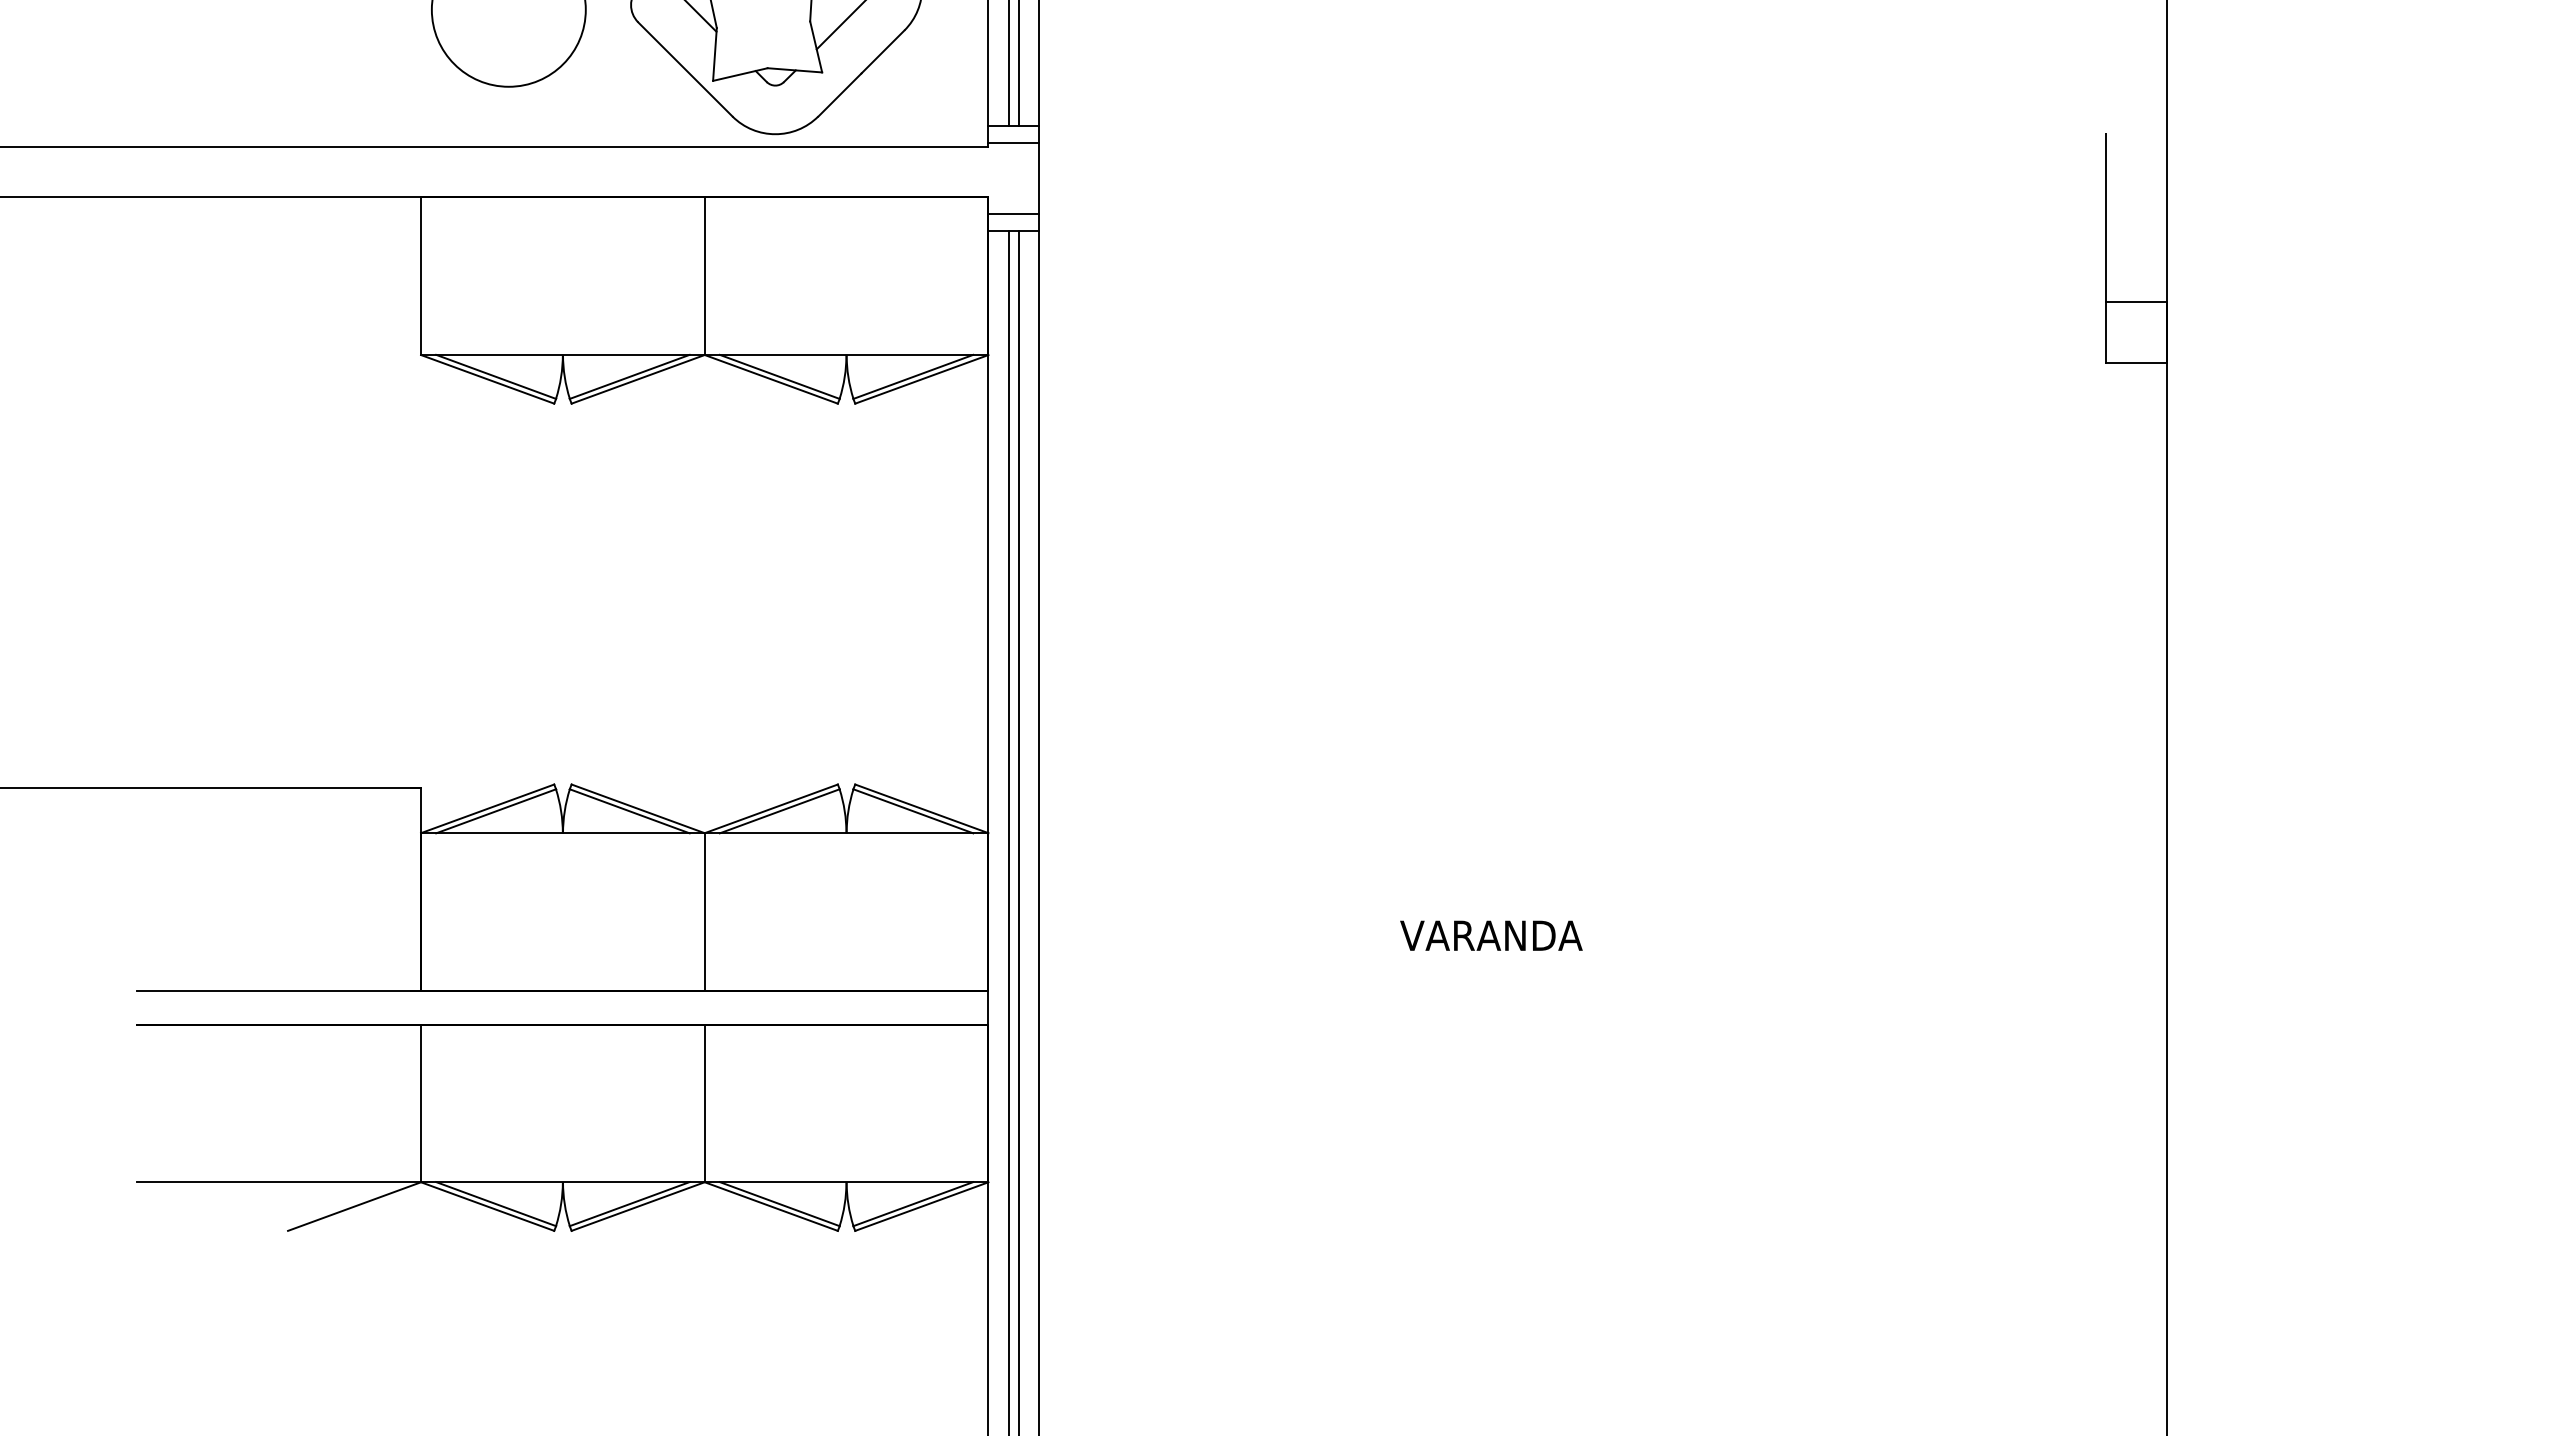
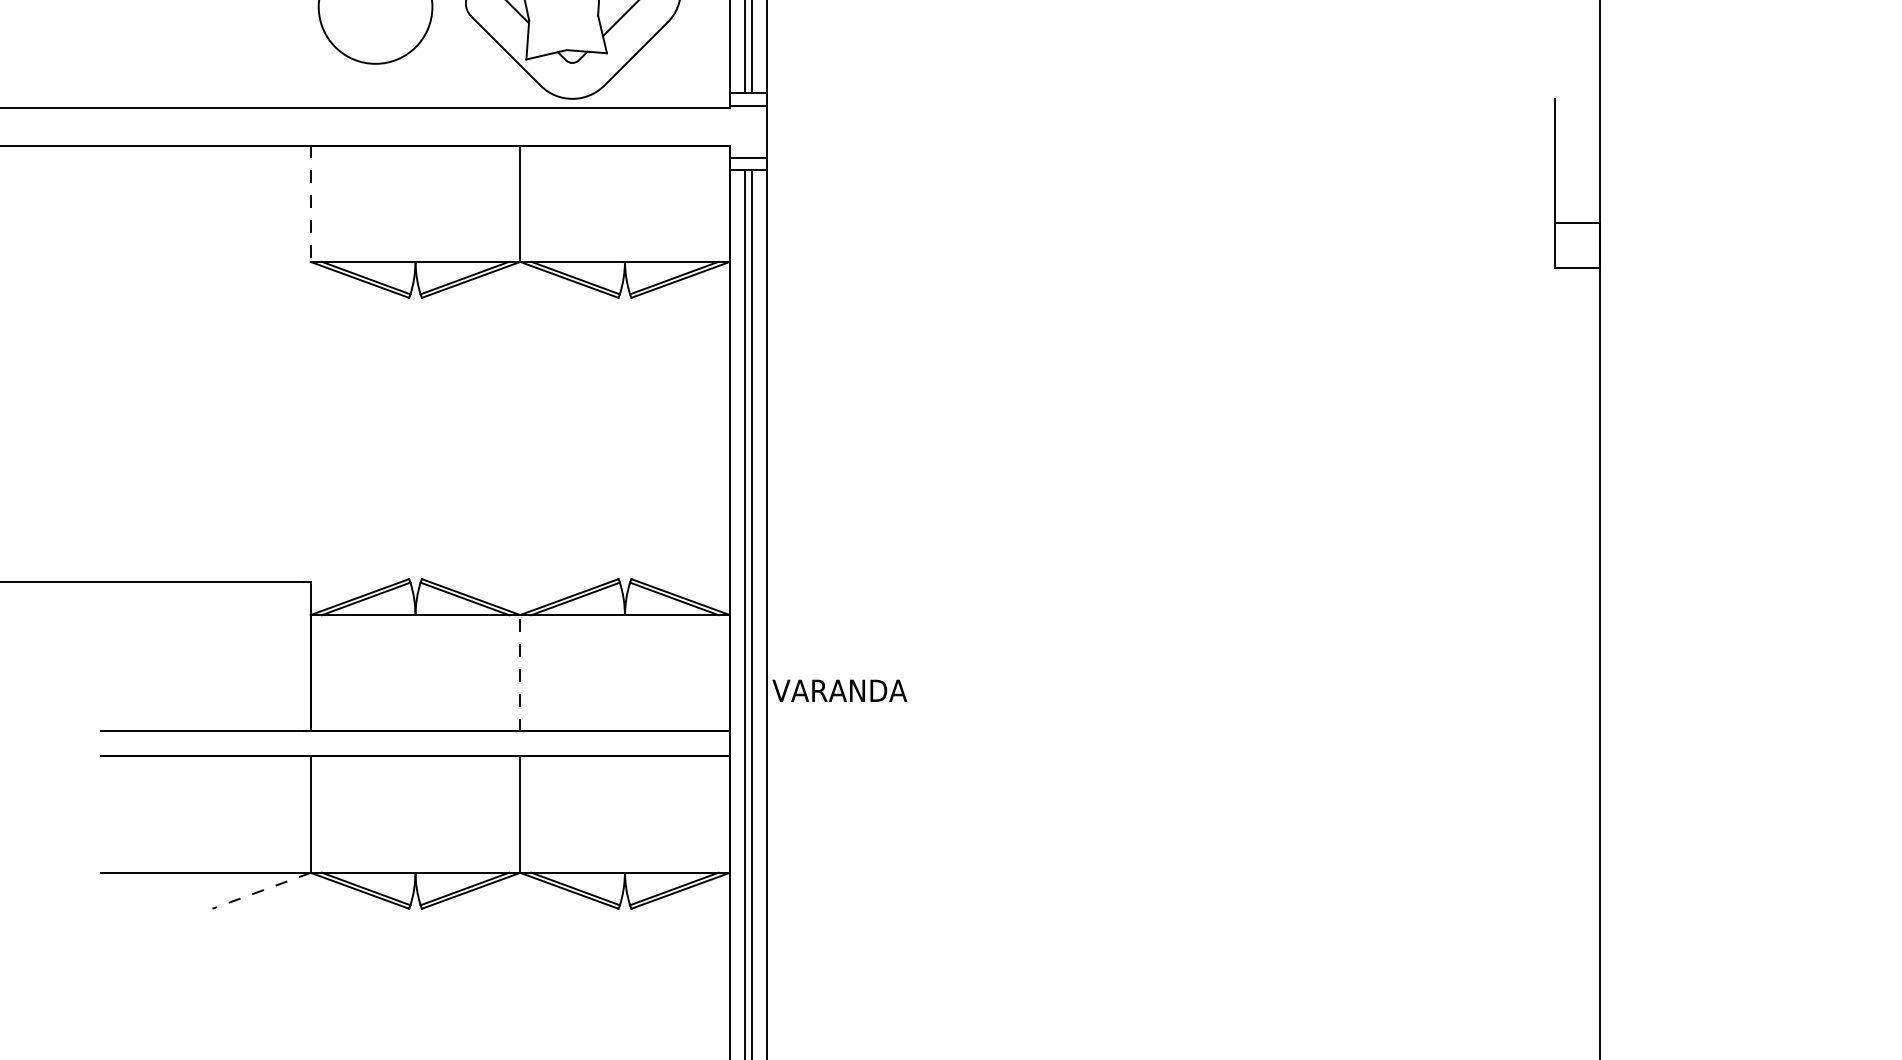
line: (421, 276) -> (311, 203), solid -> dashed
line: (704, 912) -> (520, 673), solid -> dashed
text: (1491, 935) -> (839, 690), moved
line: (354, 1206) -> (261, 890), solid -> dashed

